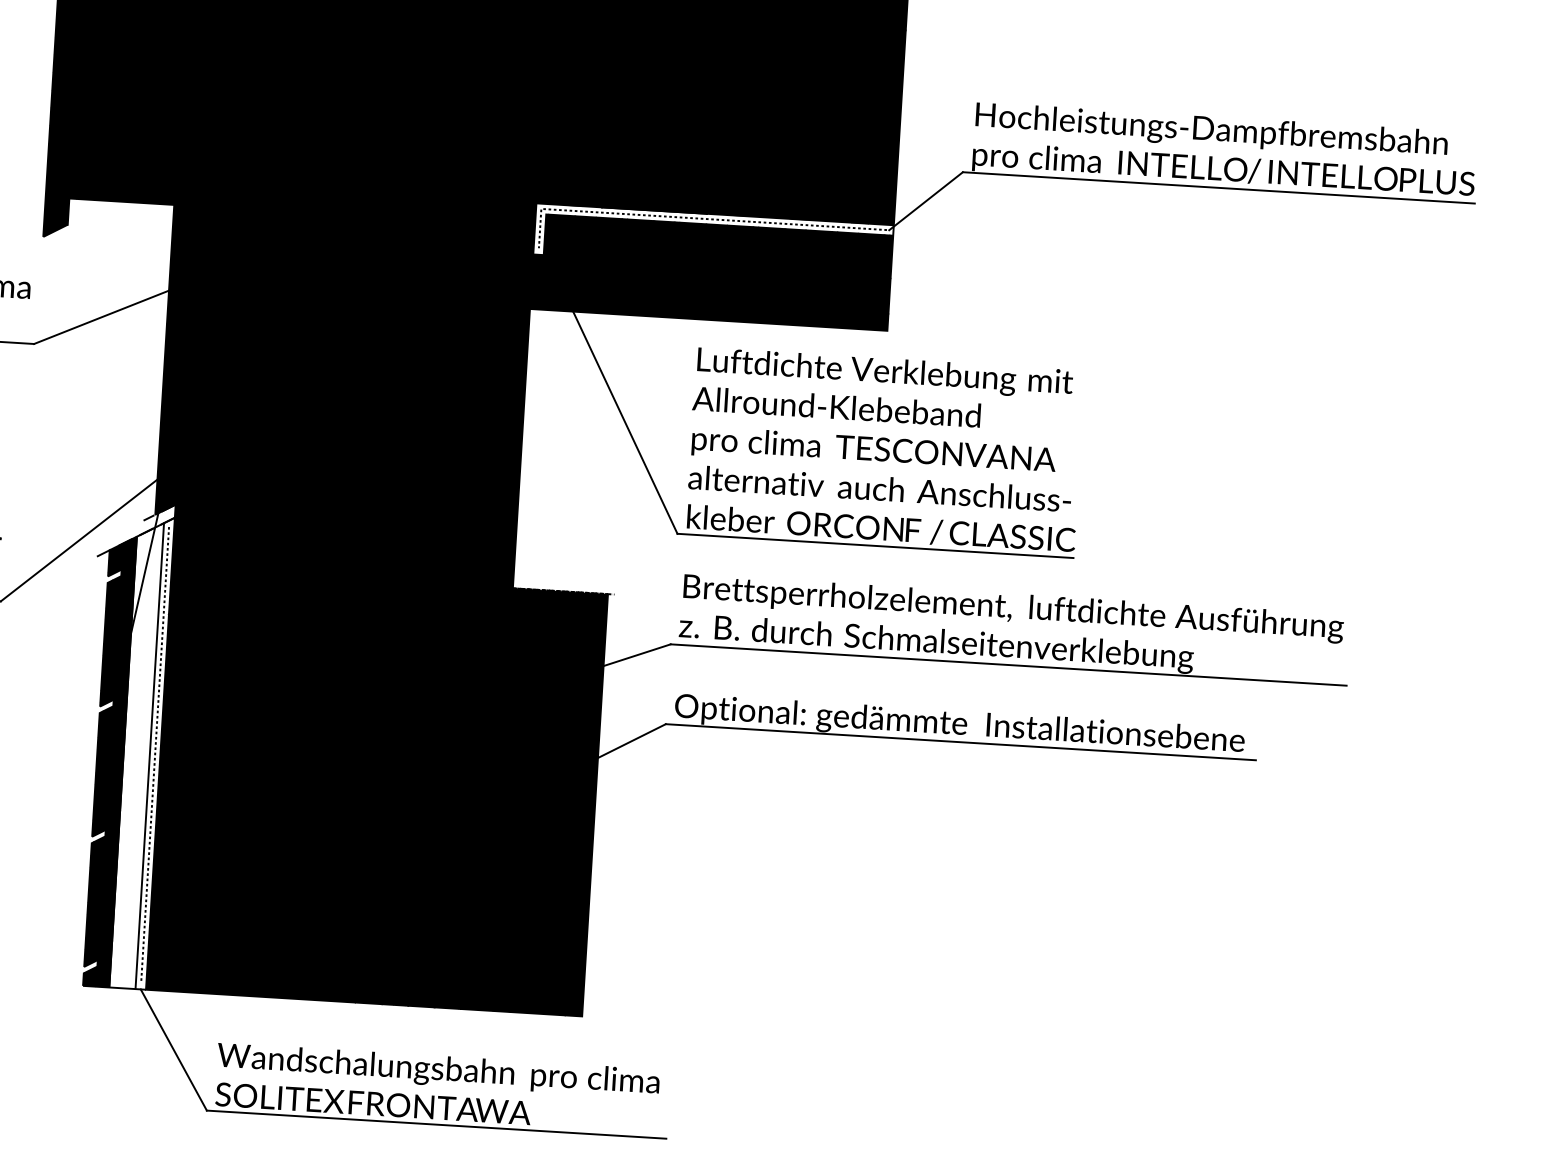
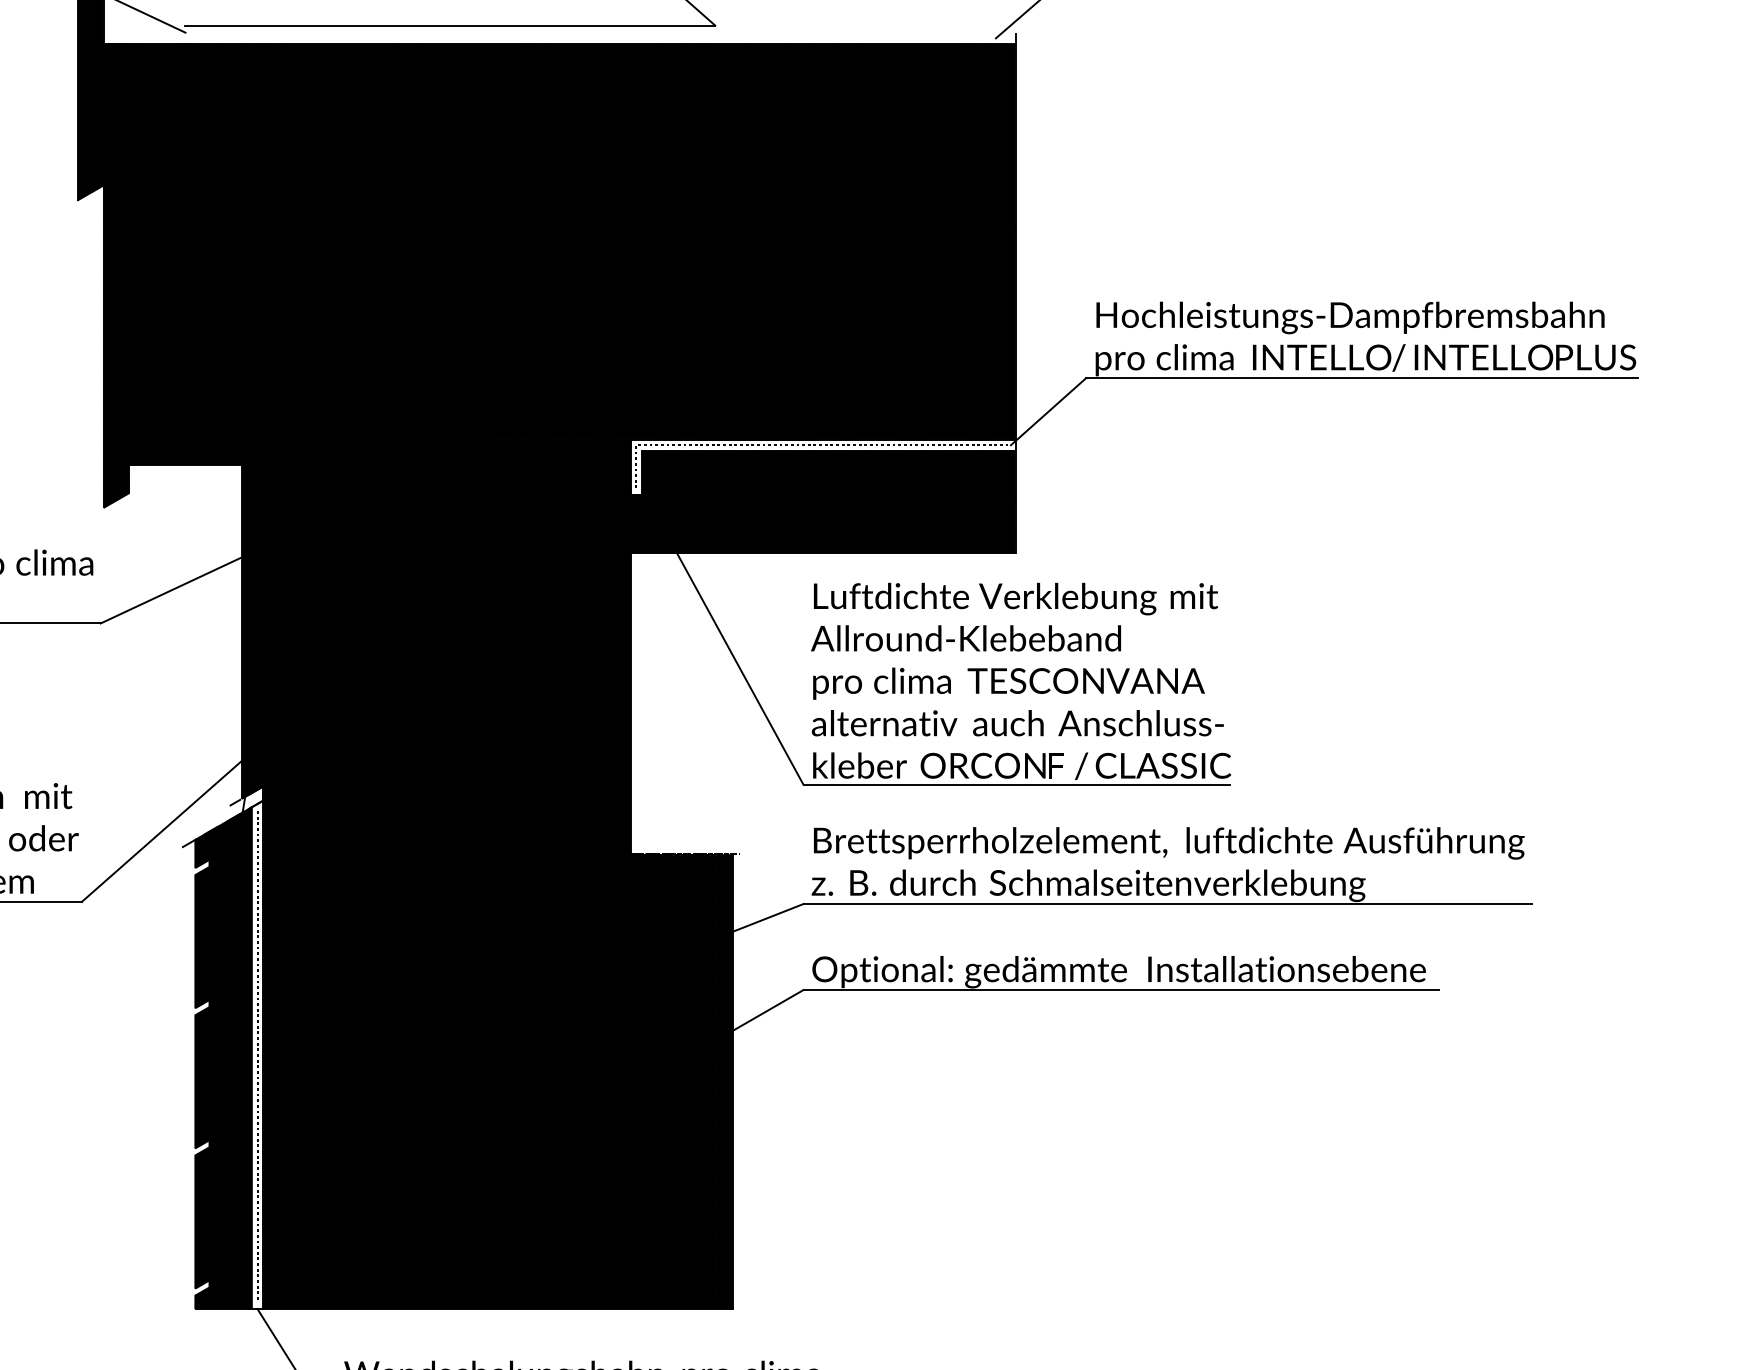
fill: (136, 755) -> (237, 1058), added

